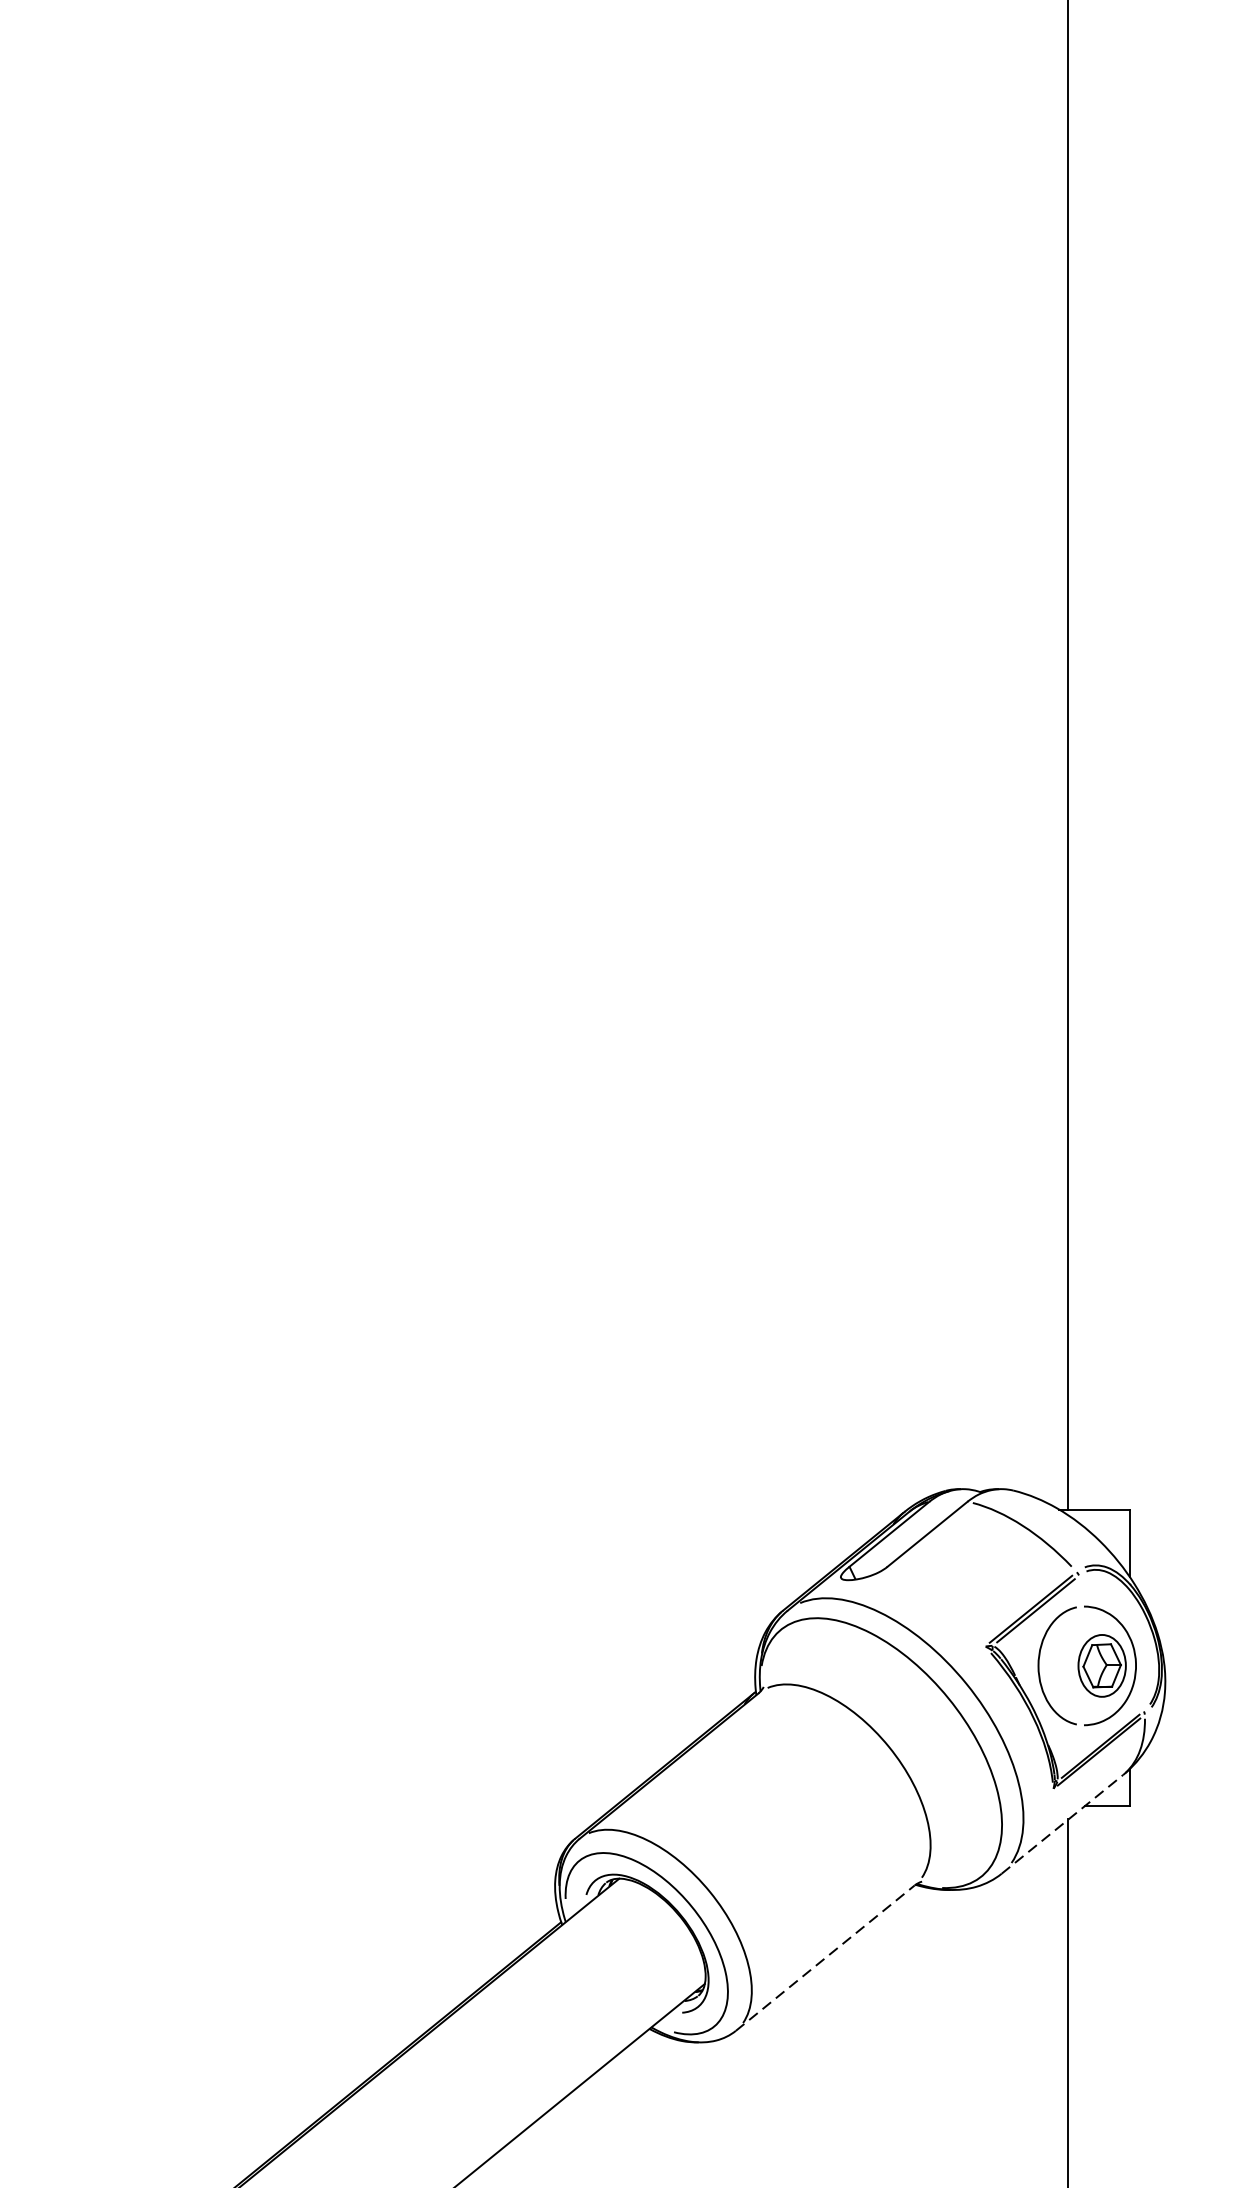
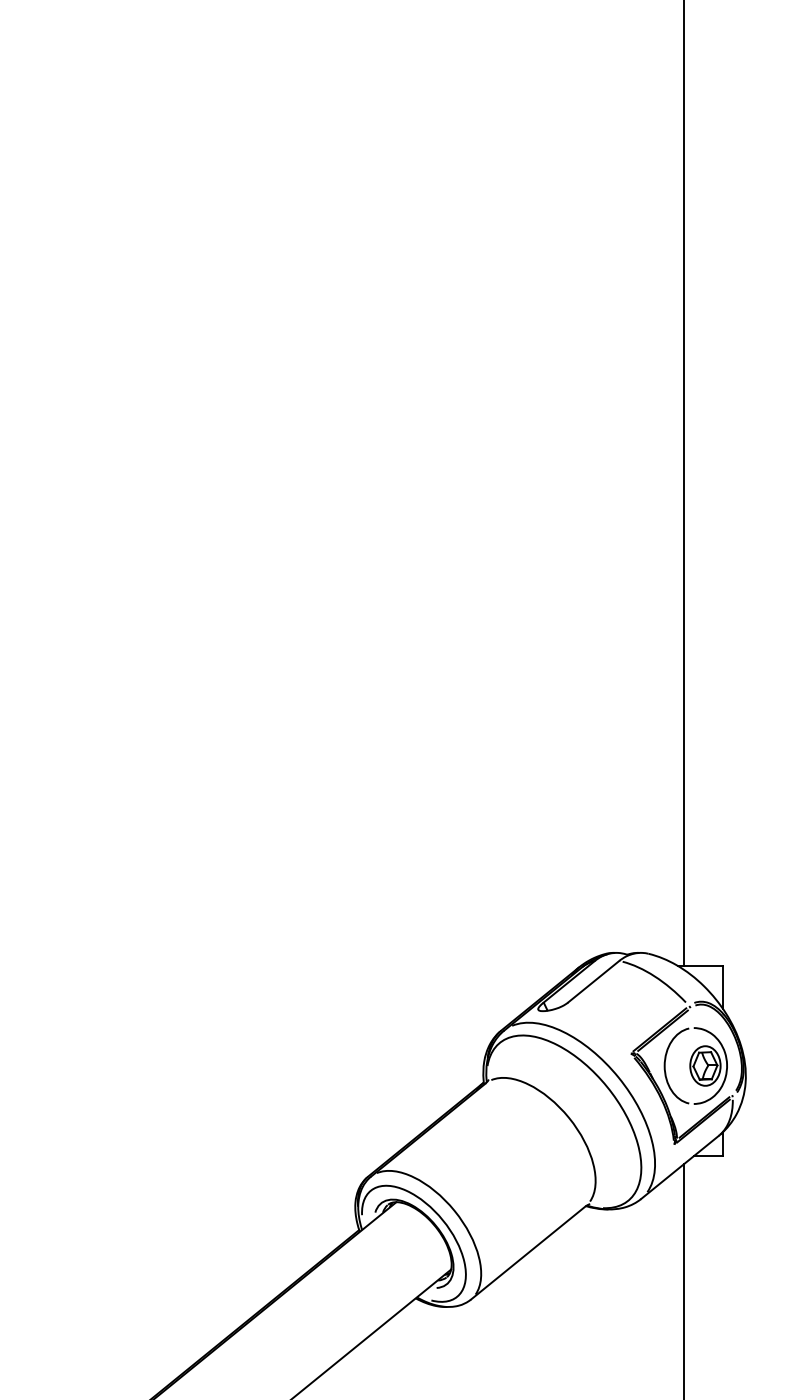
line: (1063, 1824) -> (680, 1167), dashed -> solid
line: (825, 1958) -> (528, 1253), dashed -> solid

